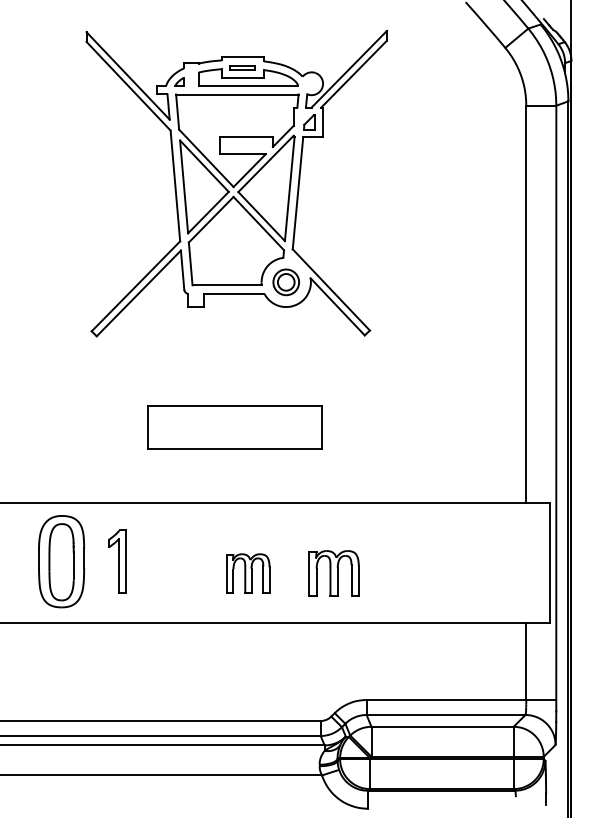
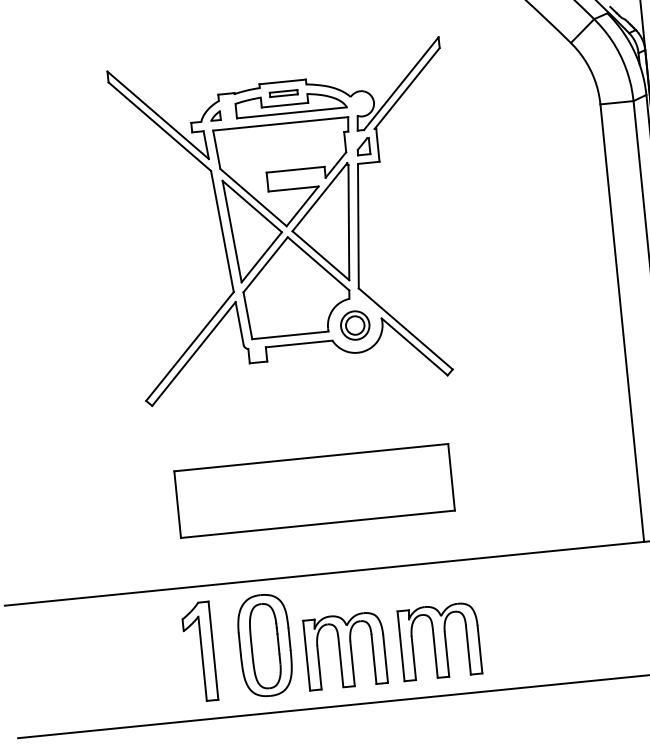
part: (234, 427) -> (314, 491), size x1.43
part: (61, 561) -> (264, 645), moved
part: (117, 561) -> (199, 651), size x1.43
part: (248, 573) -> (345, 650), size x1.67
part: (334, 573) -> (440, 641), size x1.43

